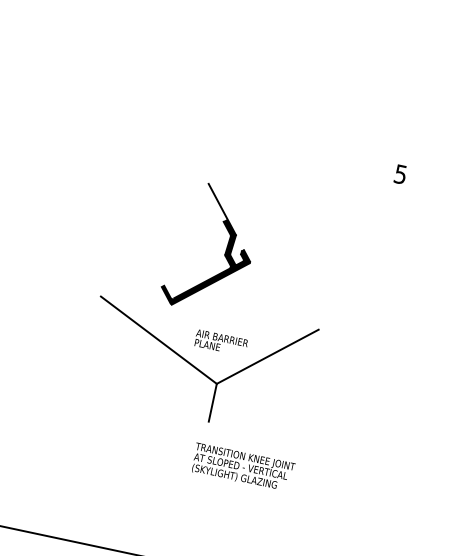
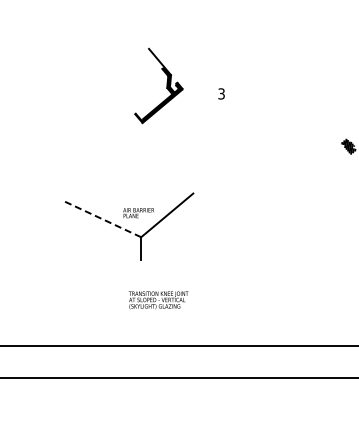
text: (400, 173) -> (221, 93), 5 -> 3
part: (224, 250) -> (166, 85), moved
line: (158, 340) -> (102, 219), solid -> dashed
text: (242, 467) -> (158, 300), moved

